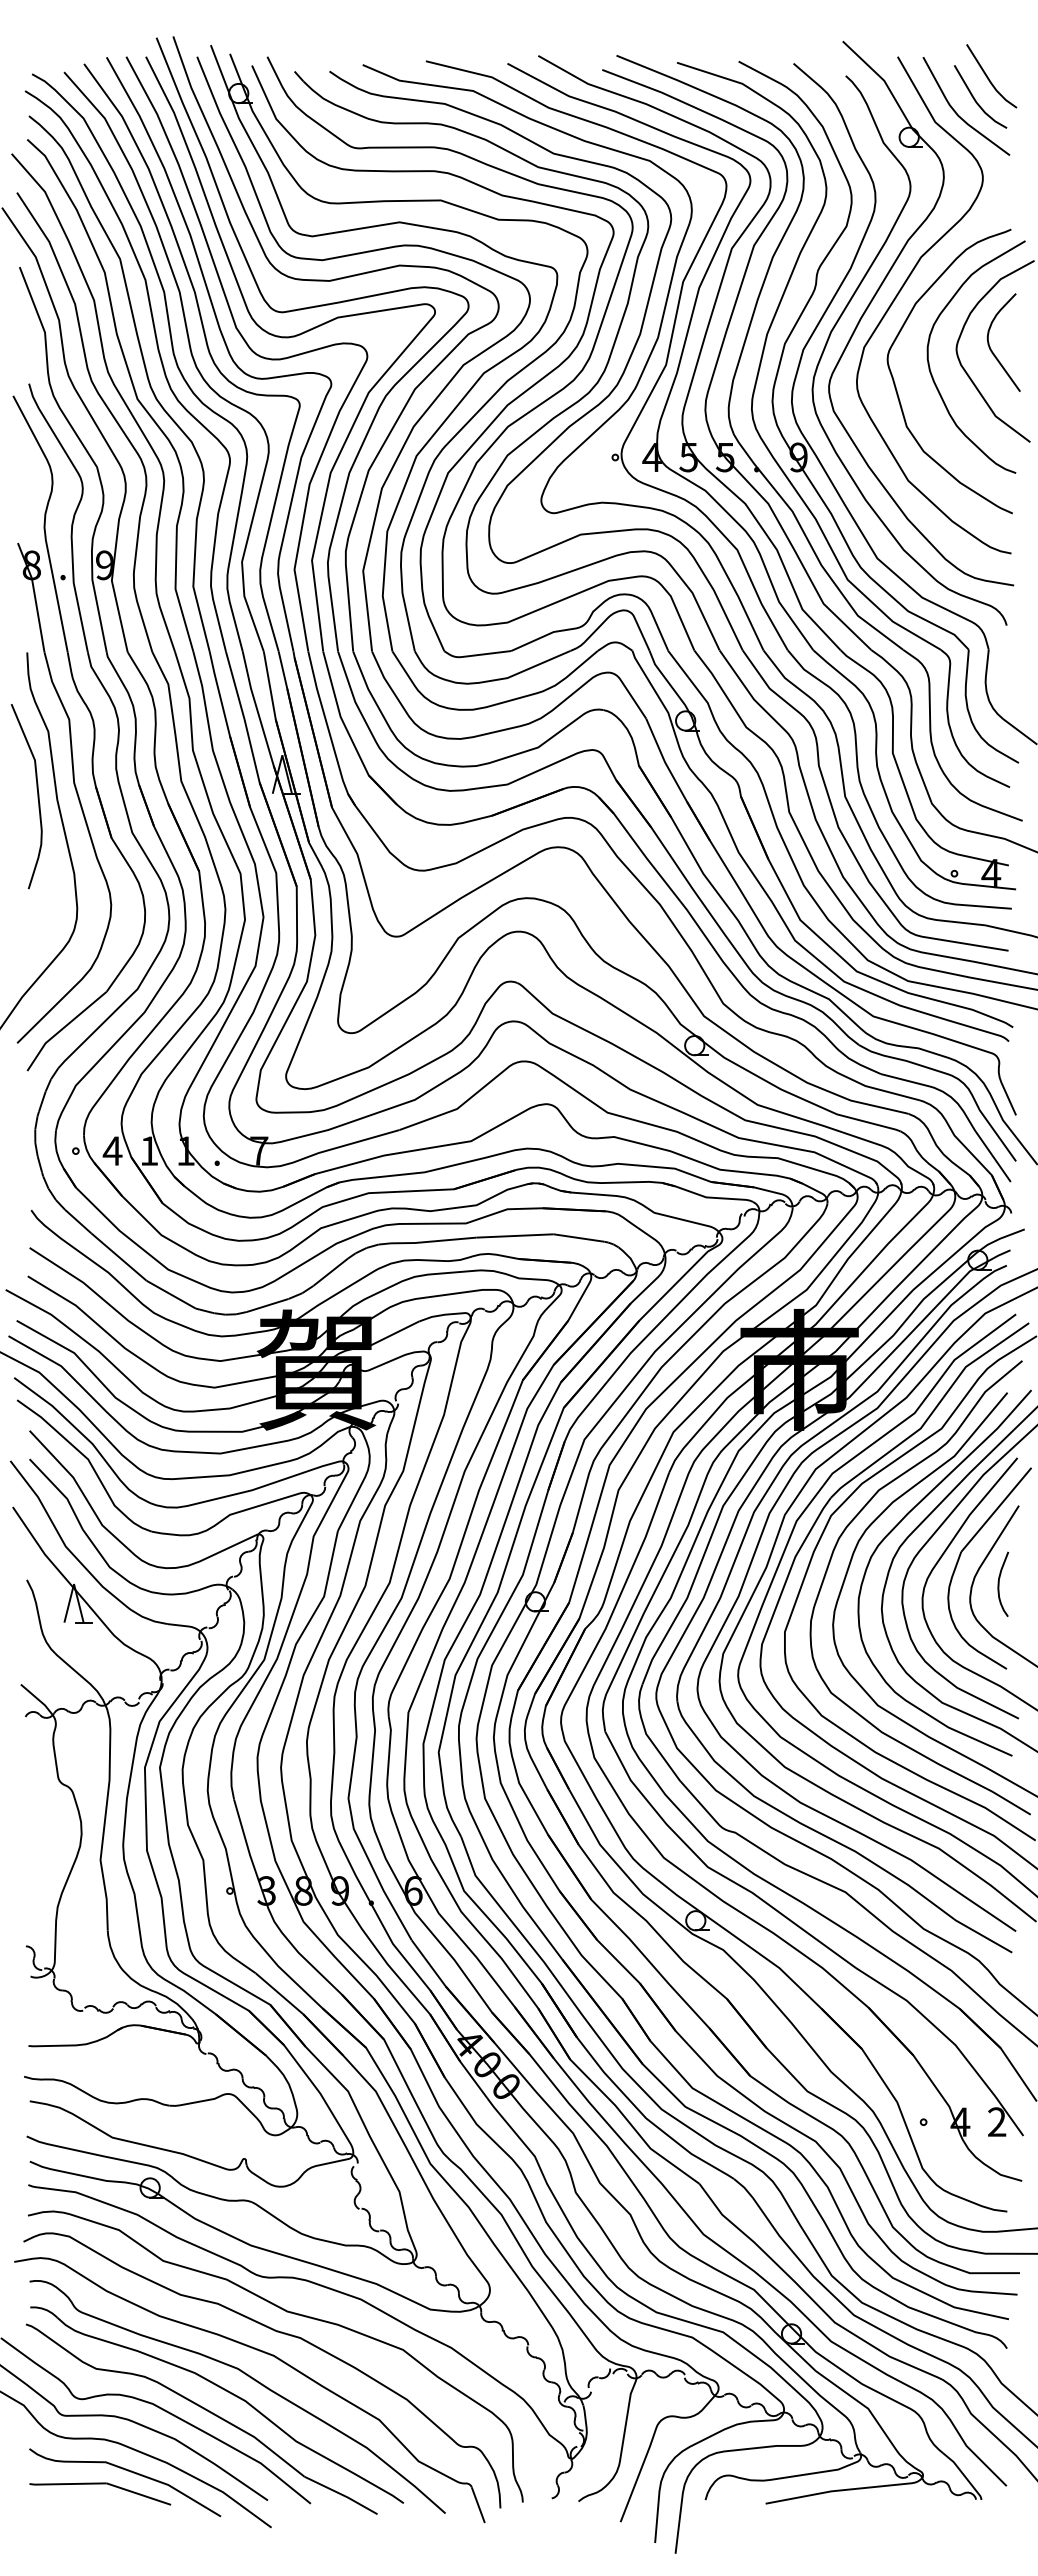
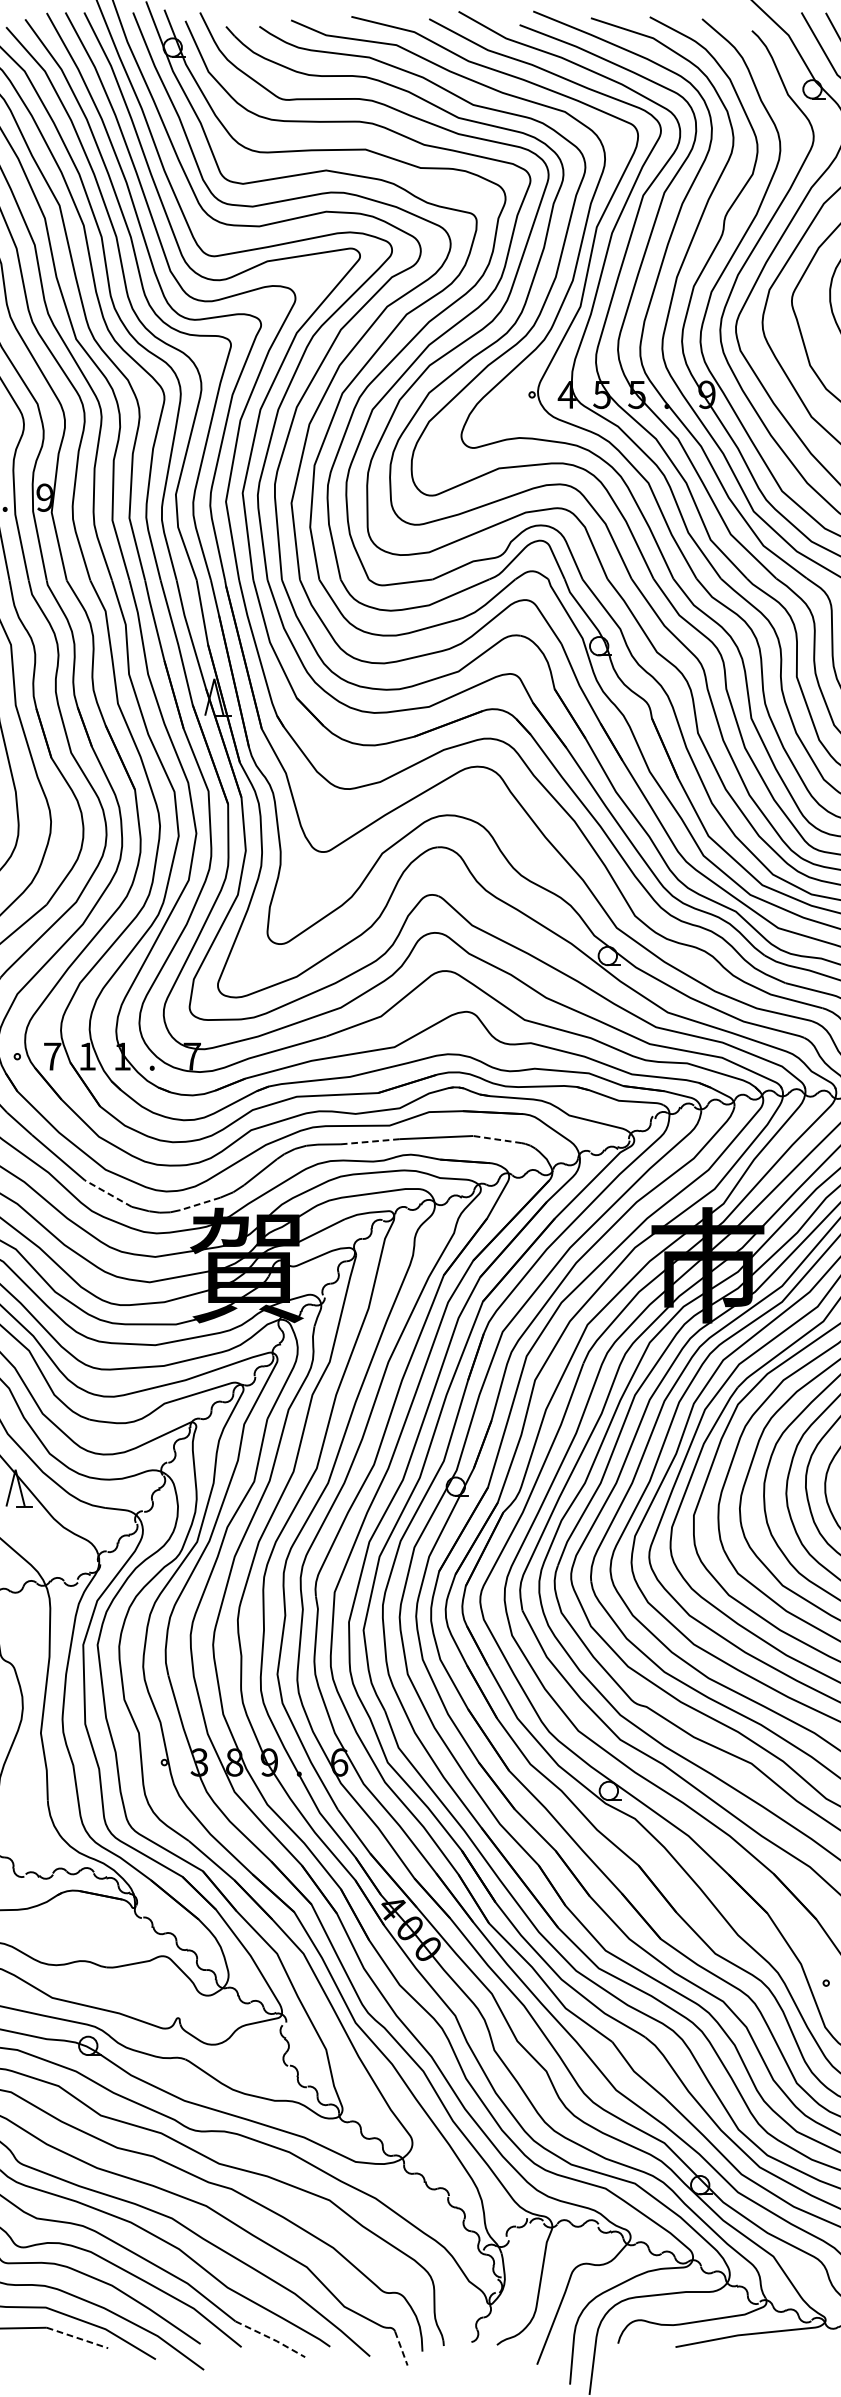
text: (112, 1150) -> (52, 1056), 4 -> 7
line: (579, 1238) -> (497, 1140), solid -> dashed
line: (445, 1240) -> (370, 1141), solid -> dashed
line: (170, 1294) -> (107, 1193), solid -> dashed
line: (267, 1305) -> (200, 1203), solid -> dashed
line: (138, 2494) -> (77, 2338), solid -> dashed
line: (341, 2494) -> (270, 2338), solid -> dashed
line: (478, 2505) -> (401, 2348), solid -> dashed

